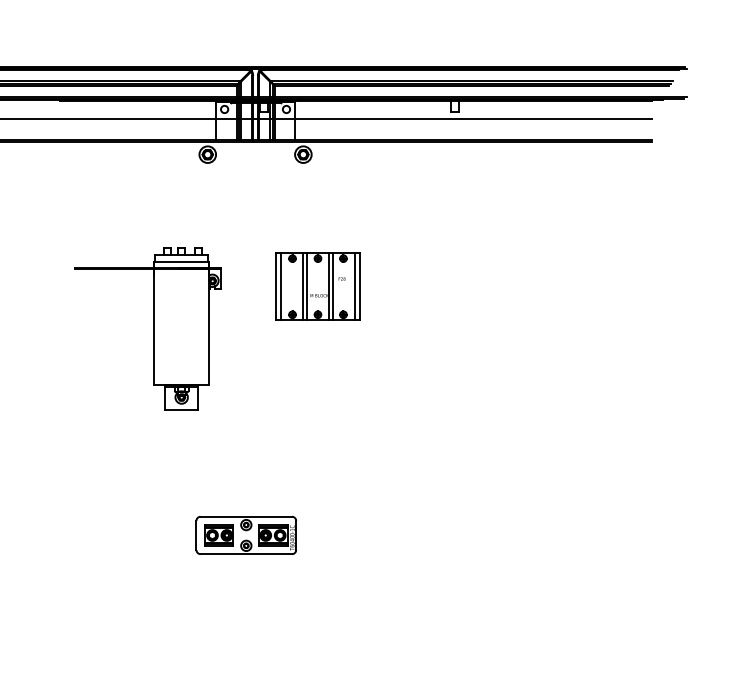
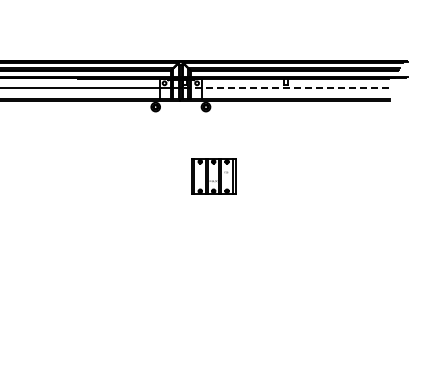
line: (454, 119) -> (285, 88), solid -> dashed
part: (148, 328) -> (124, 198), removed
part: (247, 533) -> (176, 306), removed

